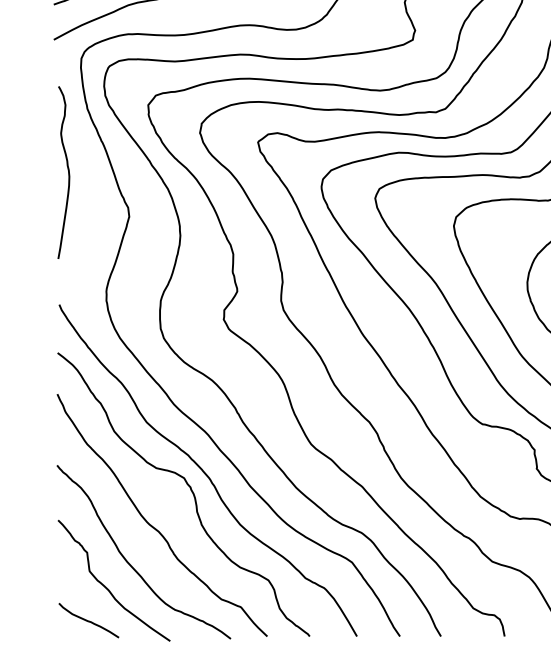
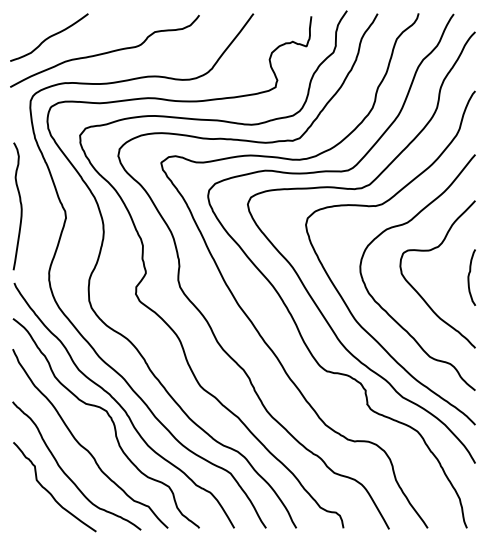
curve: (67, 172) -> (20, 206), moved
curve: (87, 620) -> (35, 516), removed

